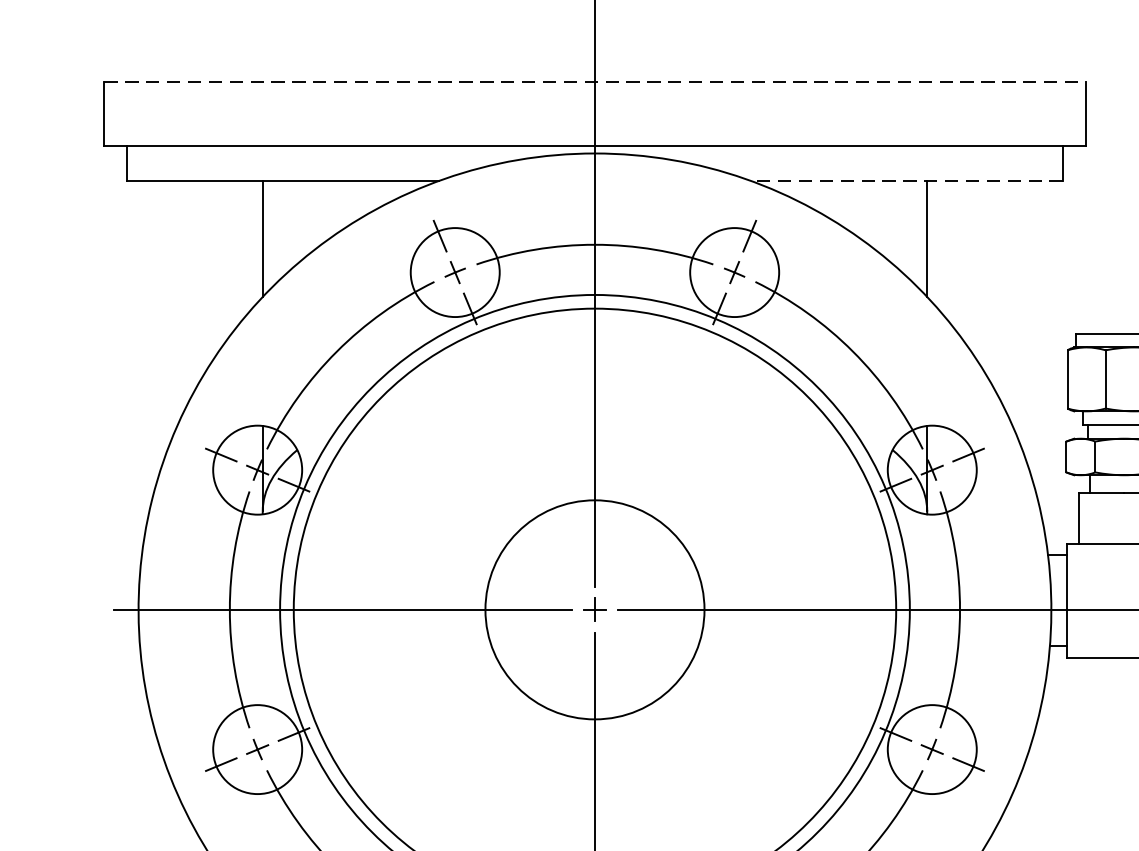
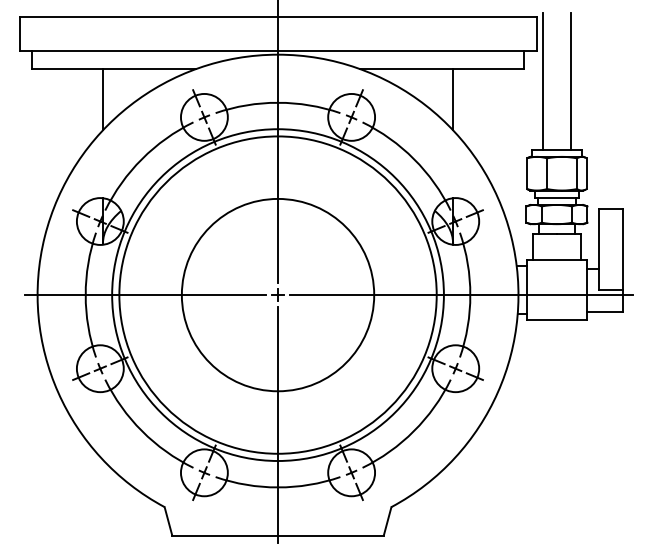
line: (595, 80) -> (278, 16), dashed -> solid
line: (905, 181) -> (441, 69), dashed -> solid
line: (1096, 204) -> (542, 81), added
circle: (593, 608) -> (277, 294), size x1.67

